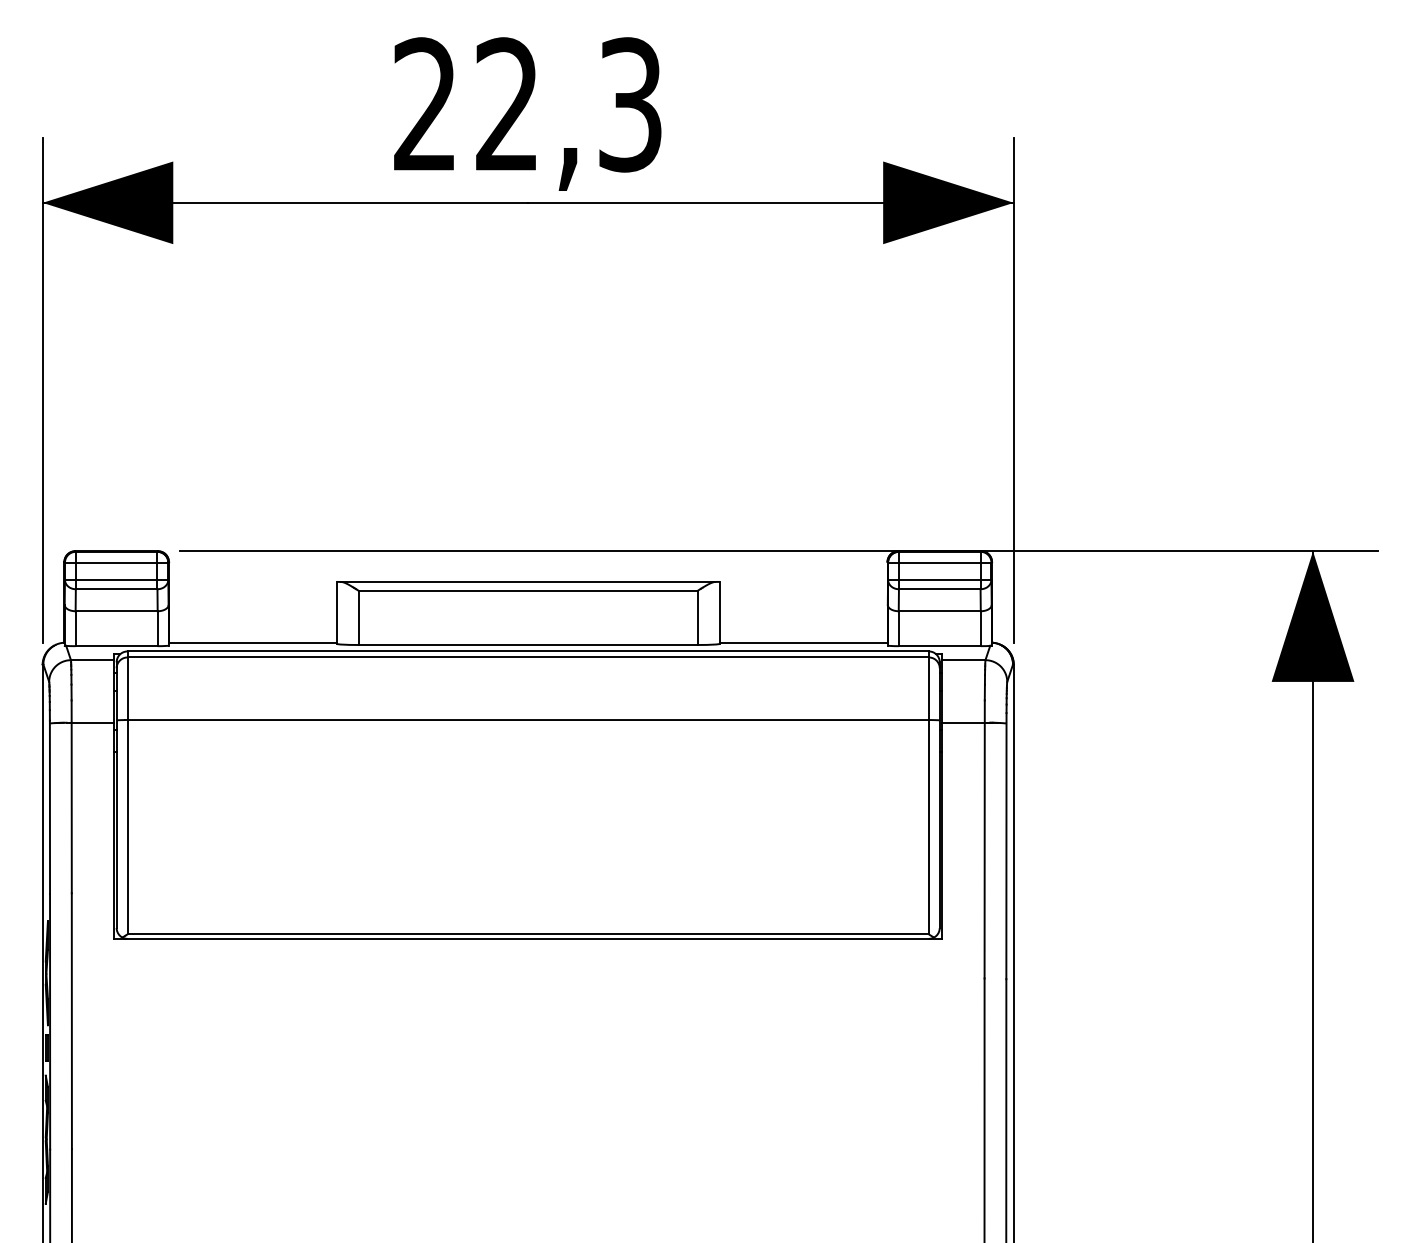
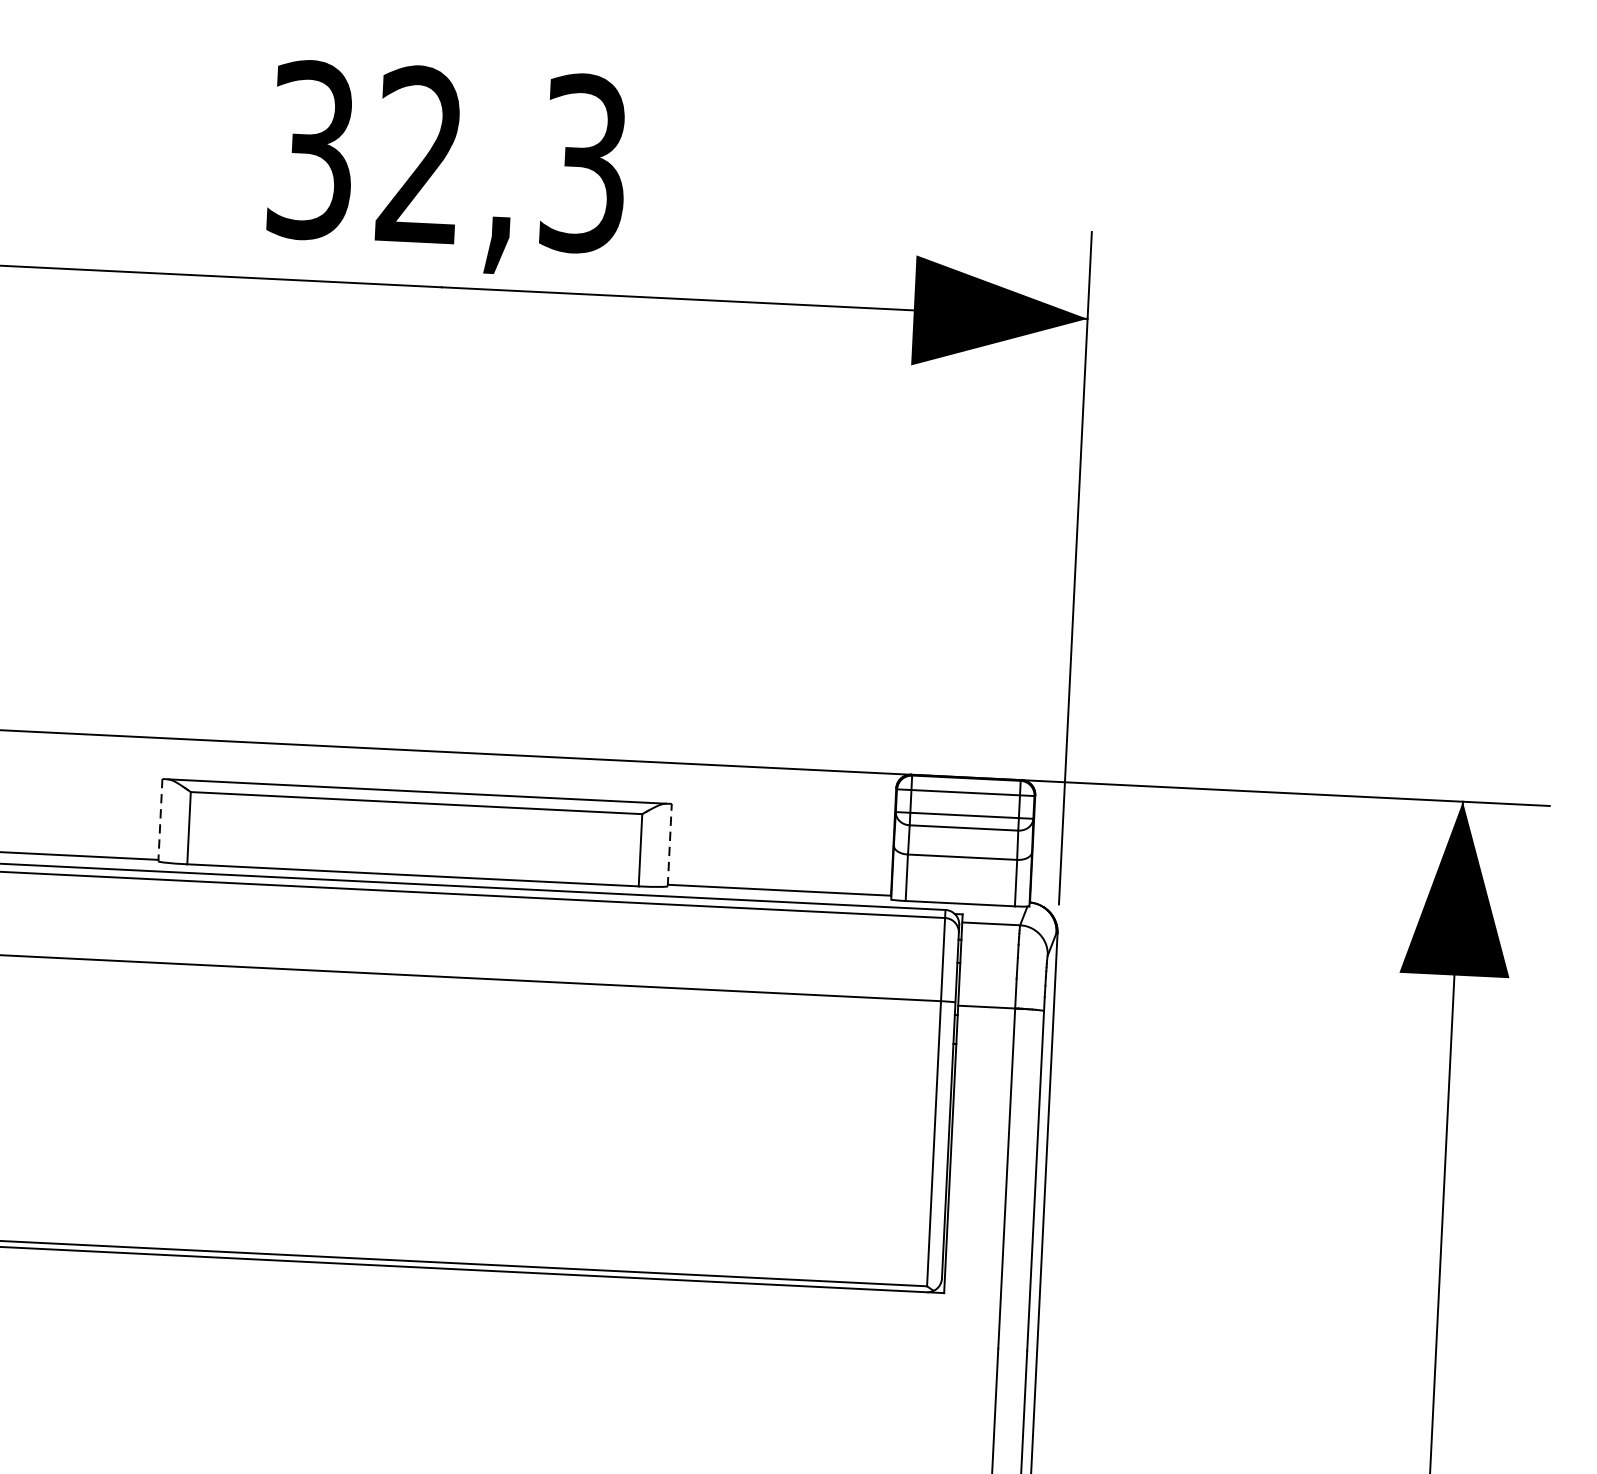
text: (425, 104) -> (311, 149), 22,3 -> 32,3
line: (336, 612) -> (160, 819), solid -> dashed
line: (719, 612) -> (669, 844), solid -> dashed

